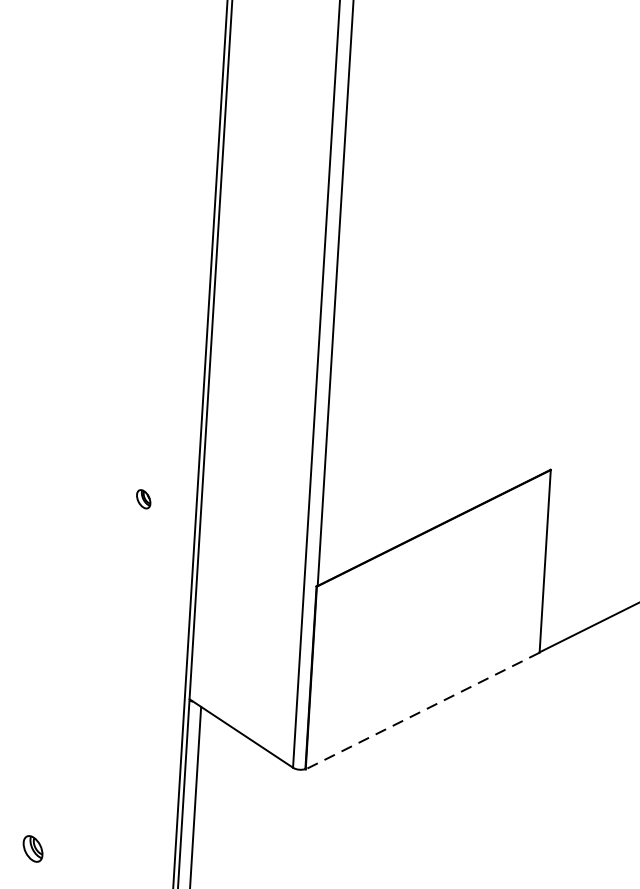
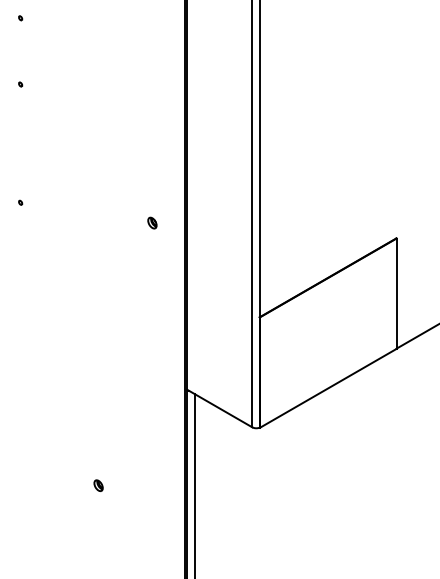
part: (143, 498) -> (152, 222), moved
line: (423, 711) -> (328, 388), dashed -> solid
part: (32, 848) -> (98, 485), size x0.71

